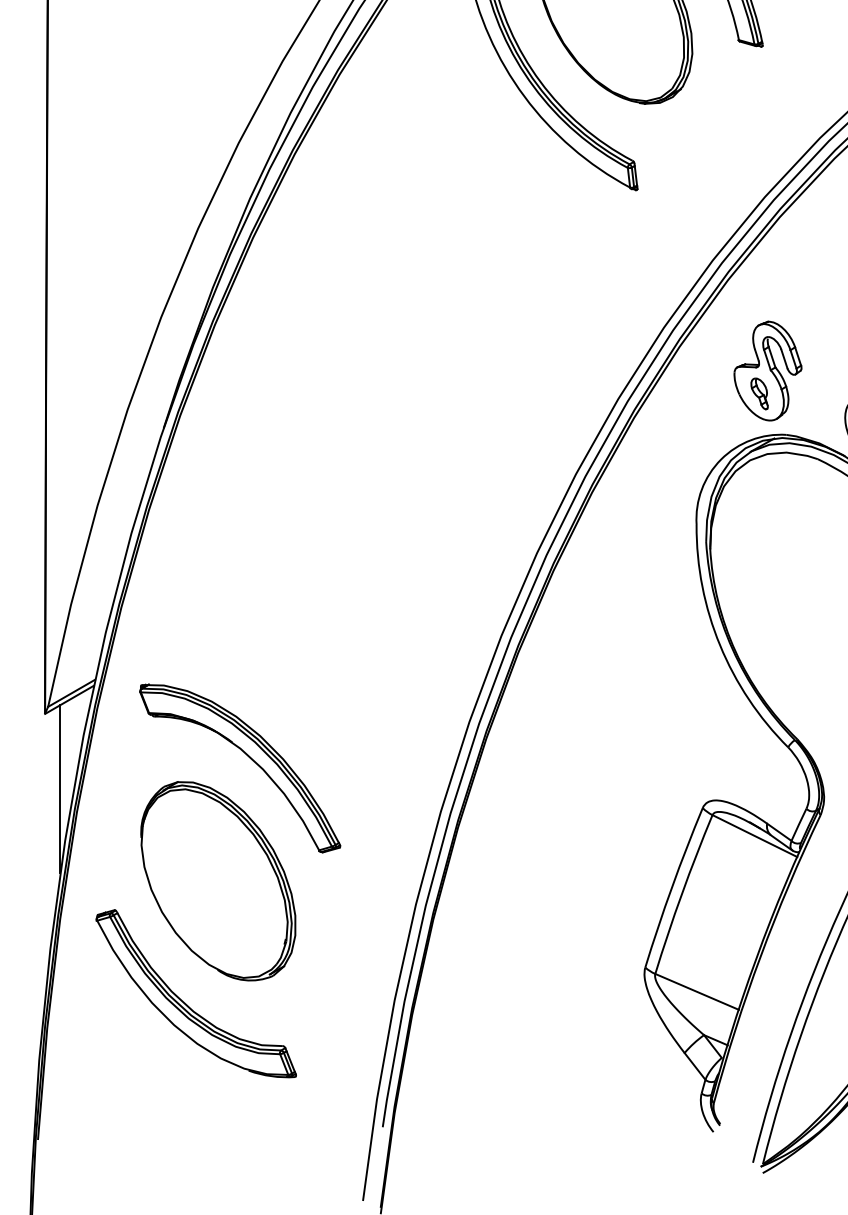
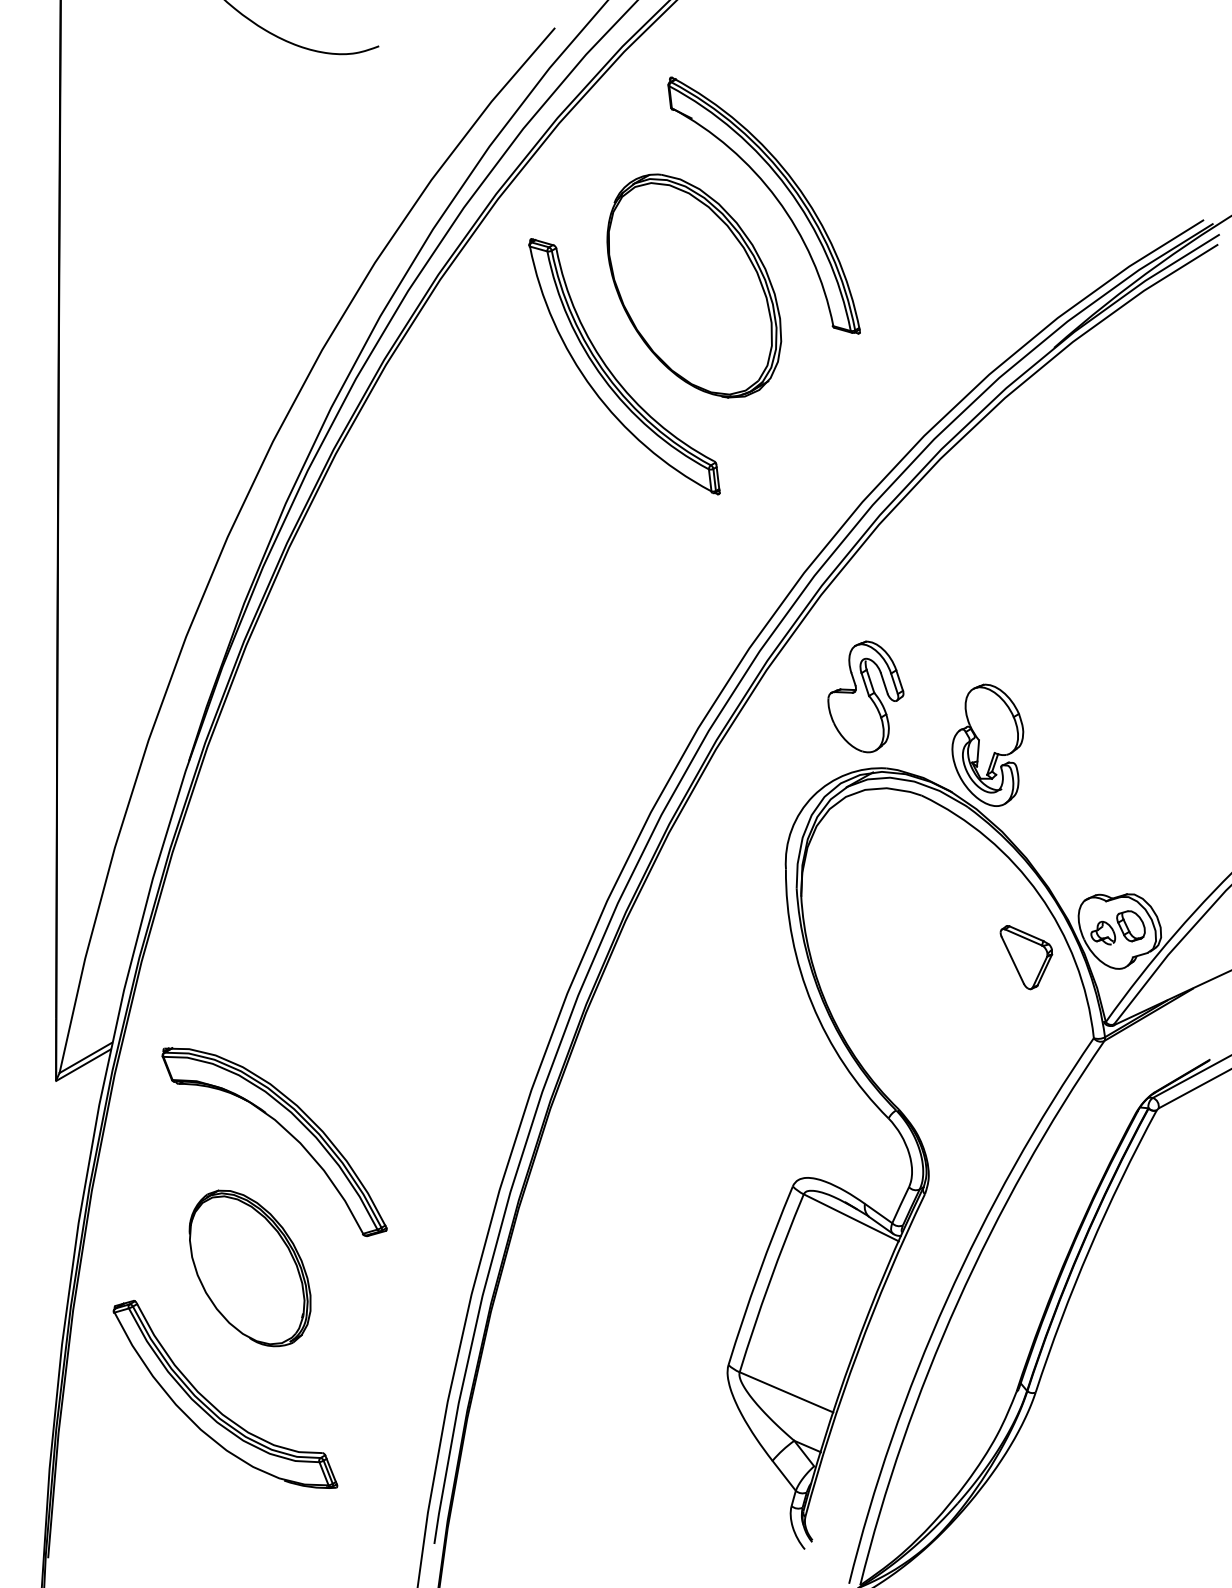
part: (759, 393) -> (856, 722), removed
line: (60, 789) -> (73, 1165), removed
part: (217, 881) -> (249, 1268), size x0.7

